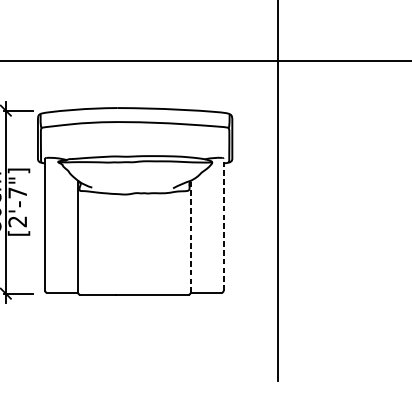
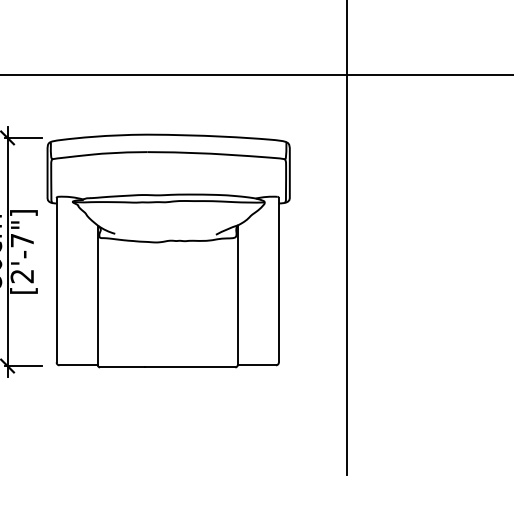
line: (223, 224) -> (278, 279), dashed -> solid
line: (190, 237) -> (237, 295), dashed -> solid

